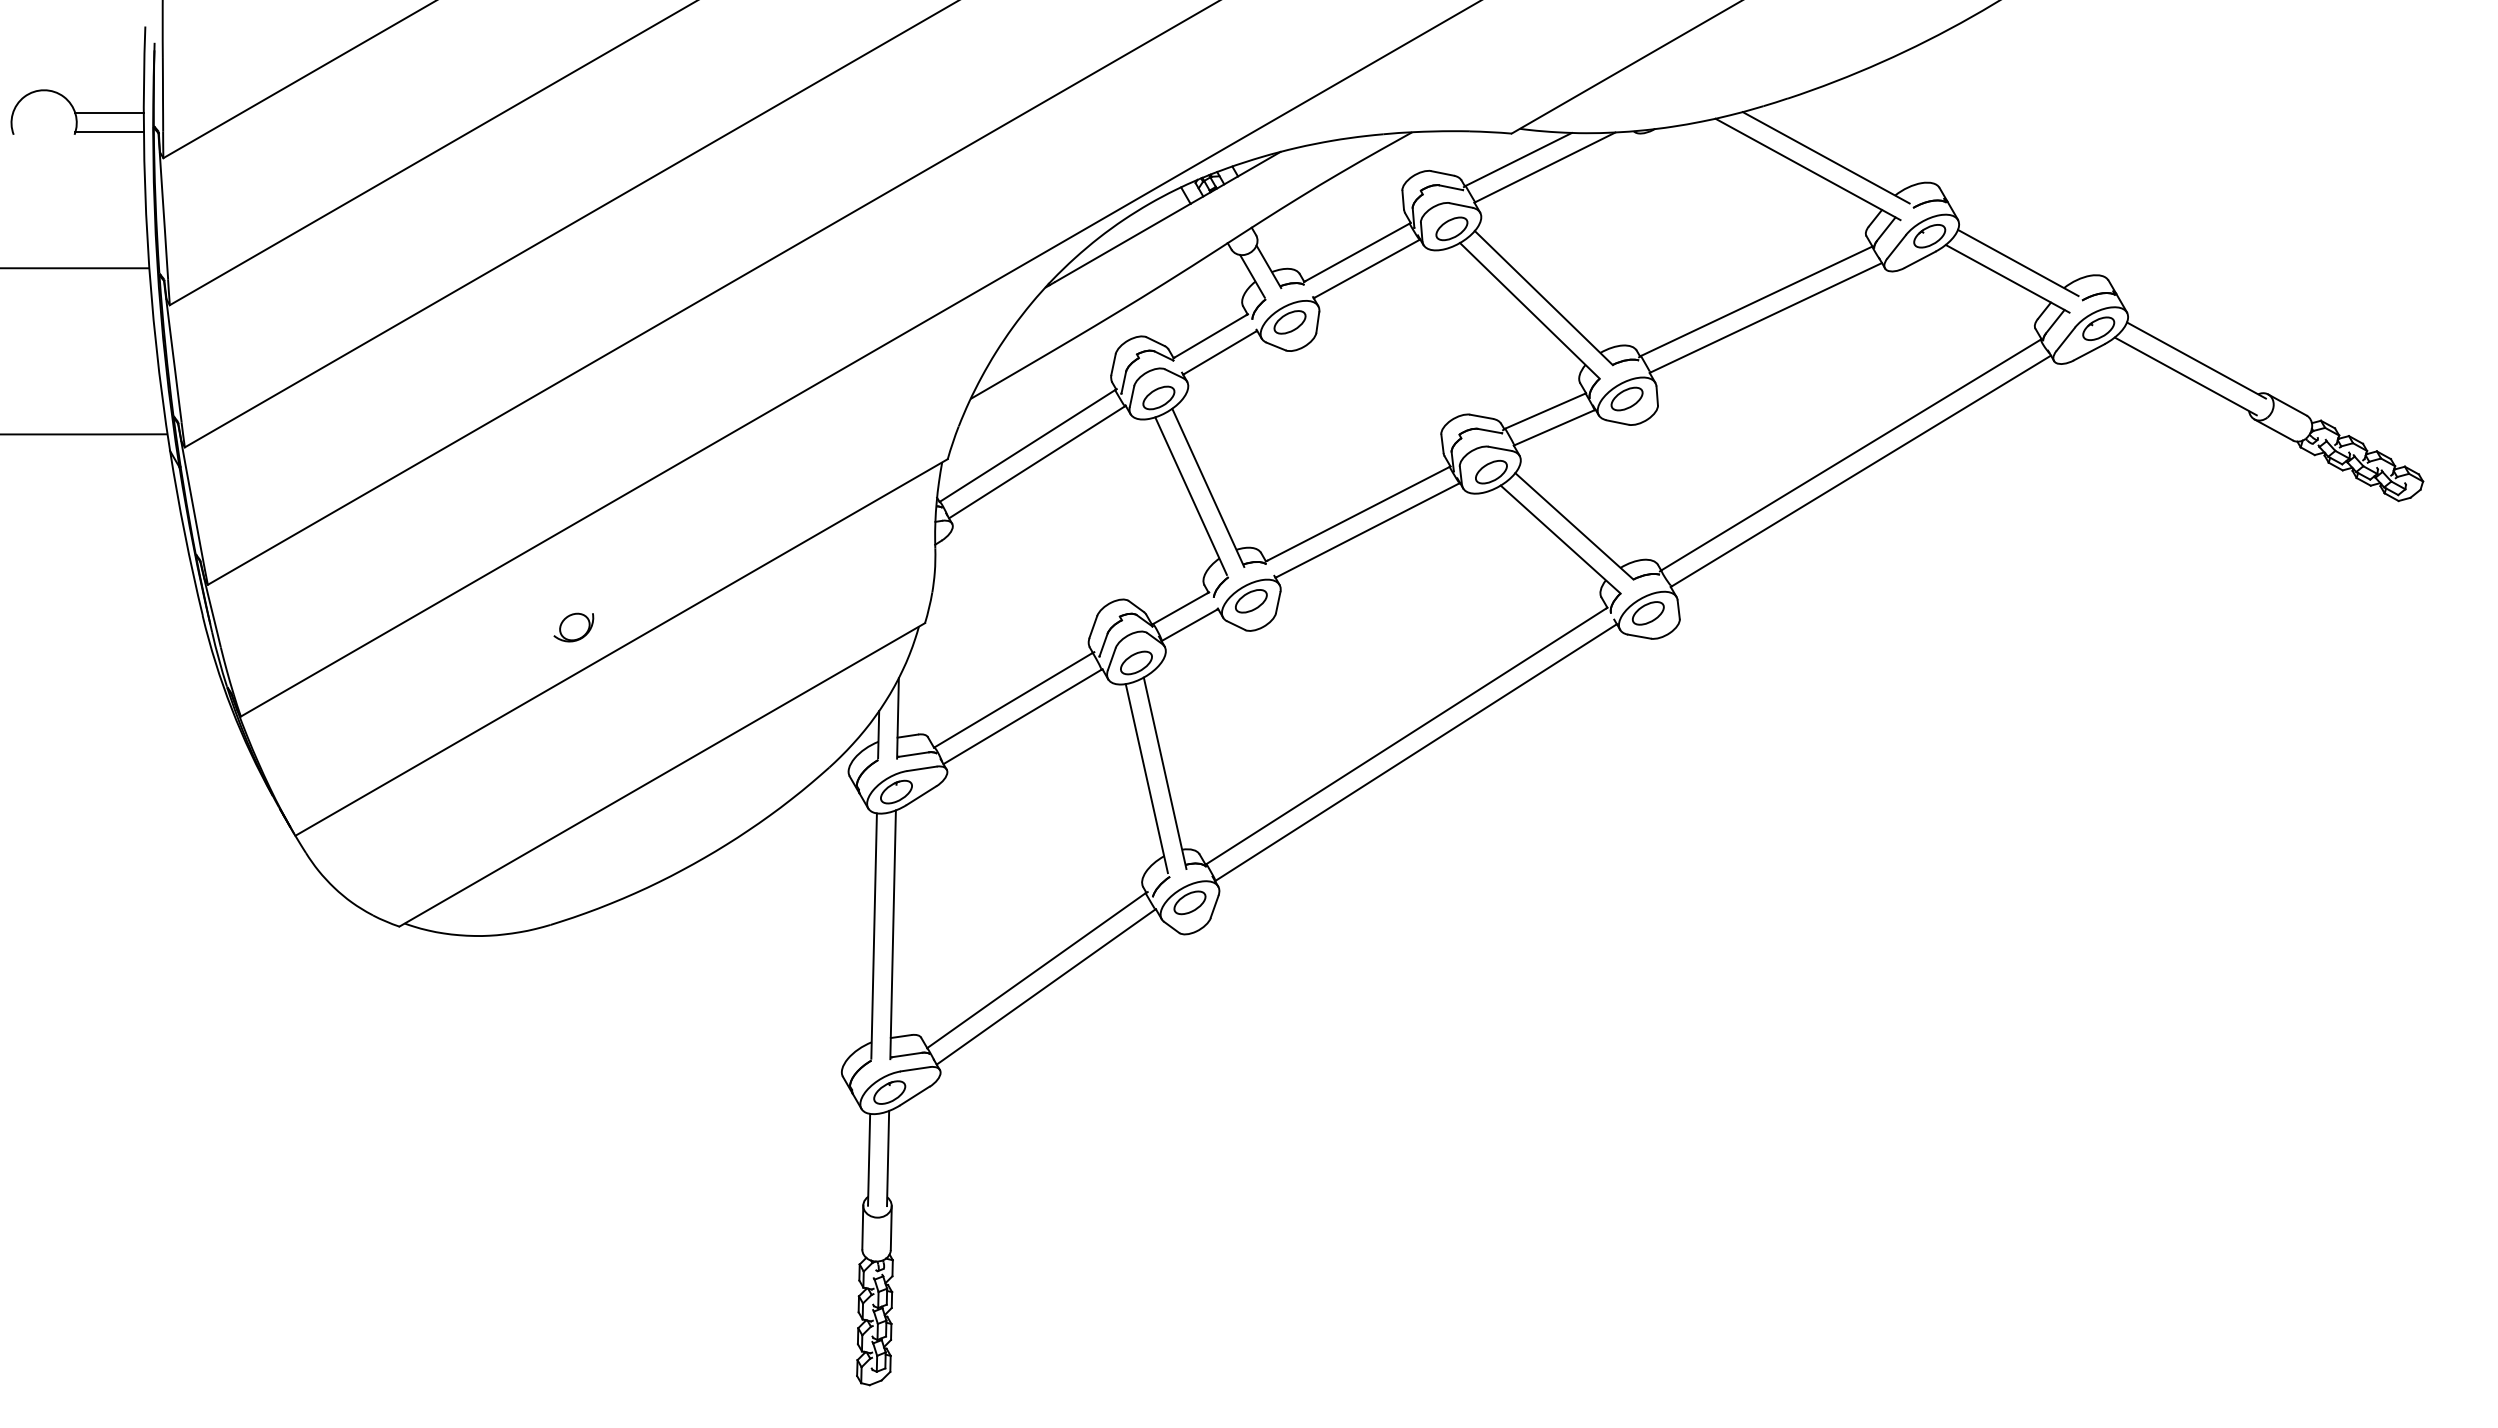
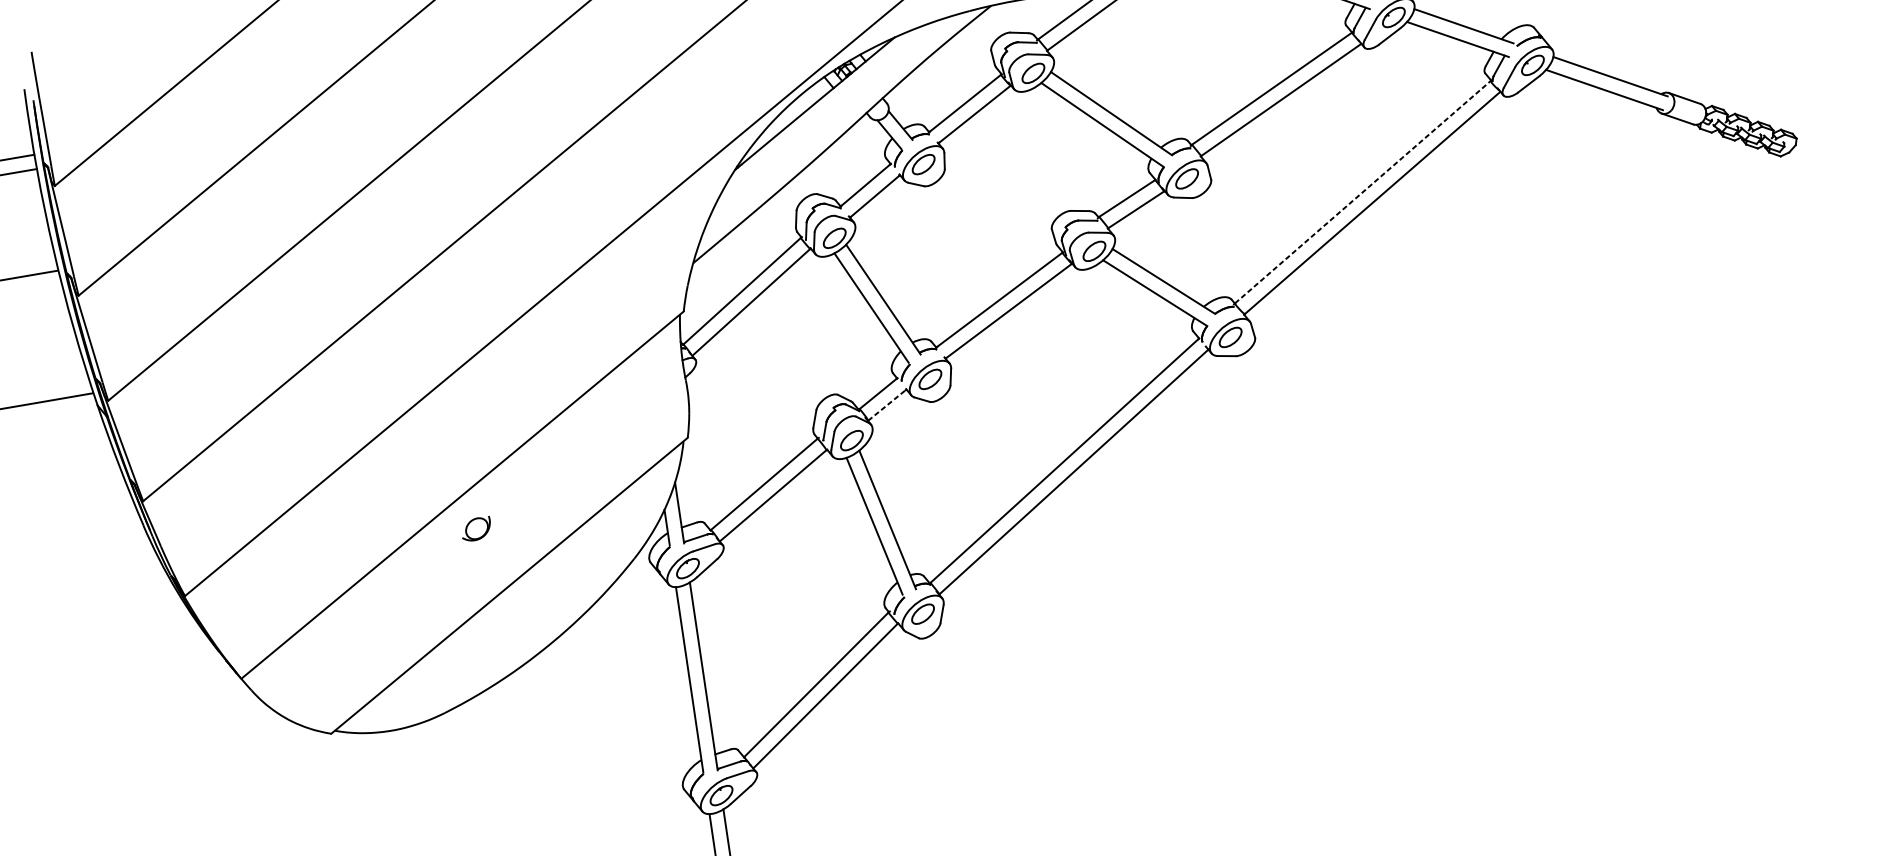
line: (1851, 454) -> (1363, 191), solid -> dashed
line: (1189, 625) -> (887, 405), solid -> dashed
part: (573, 627) -> (476, 529), moved

